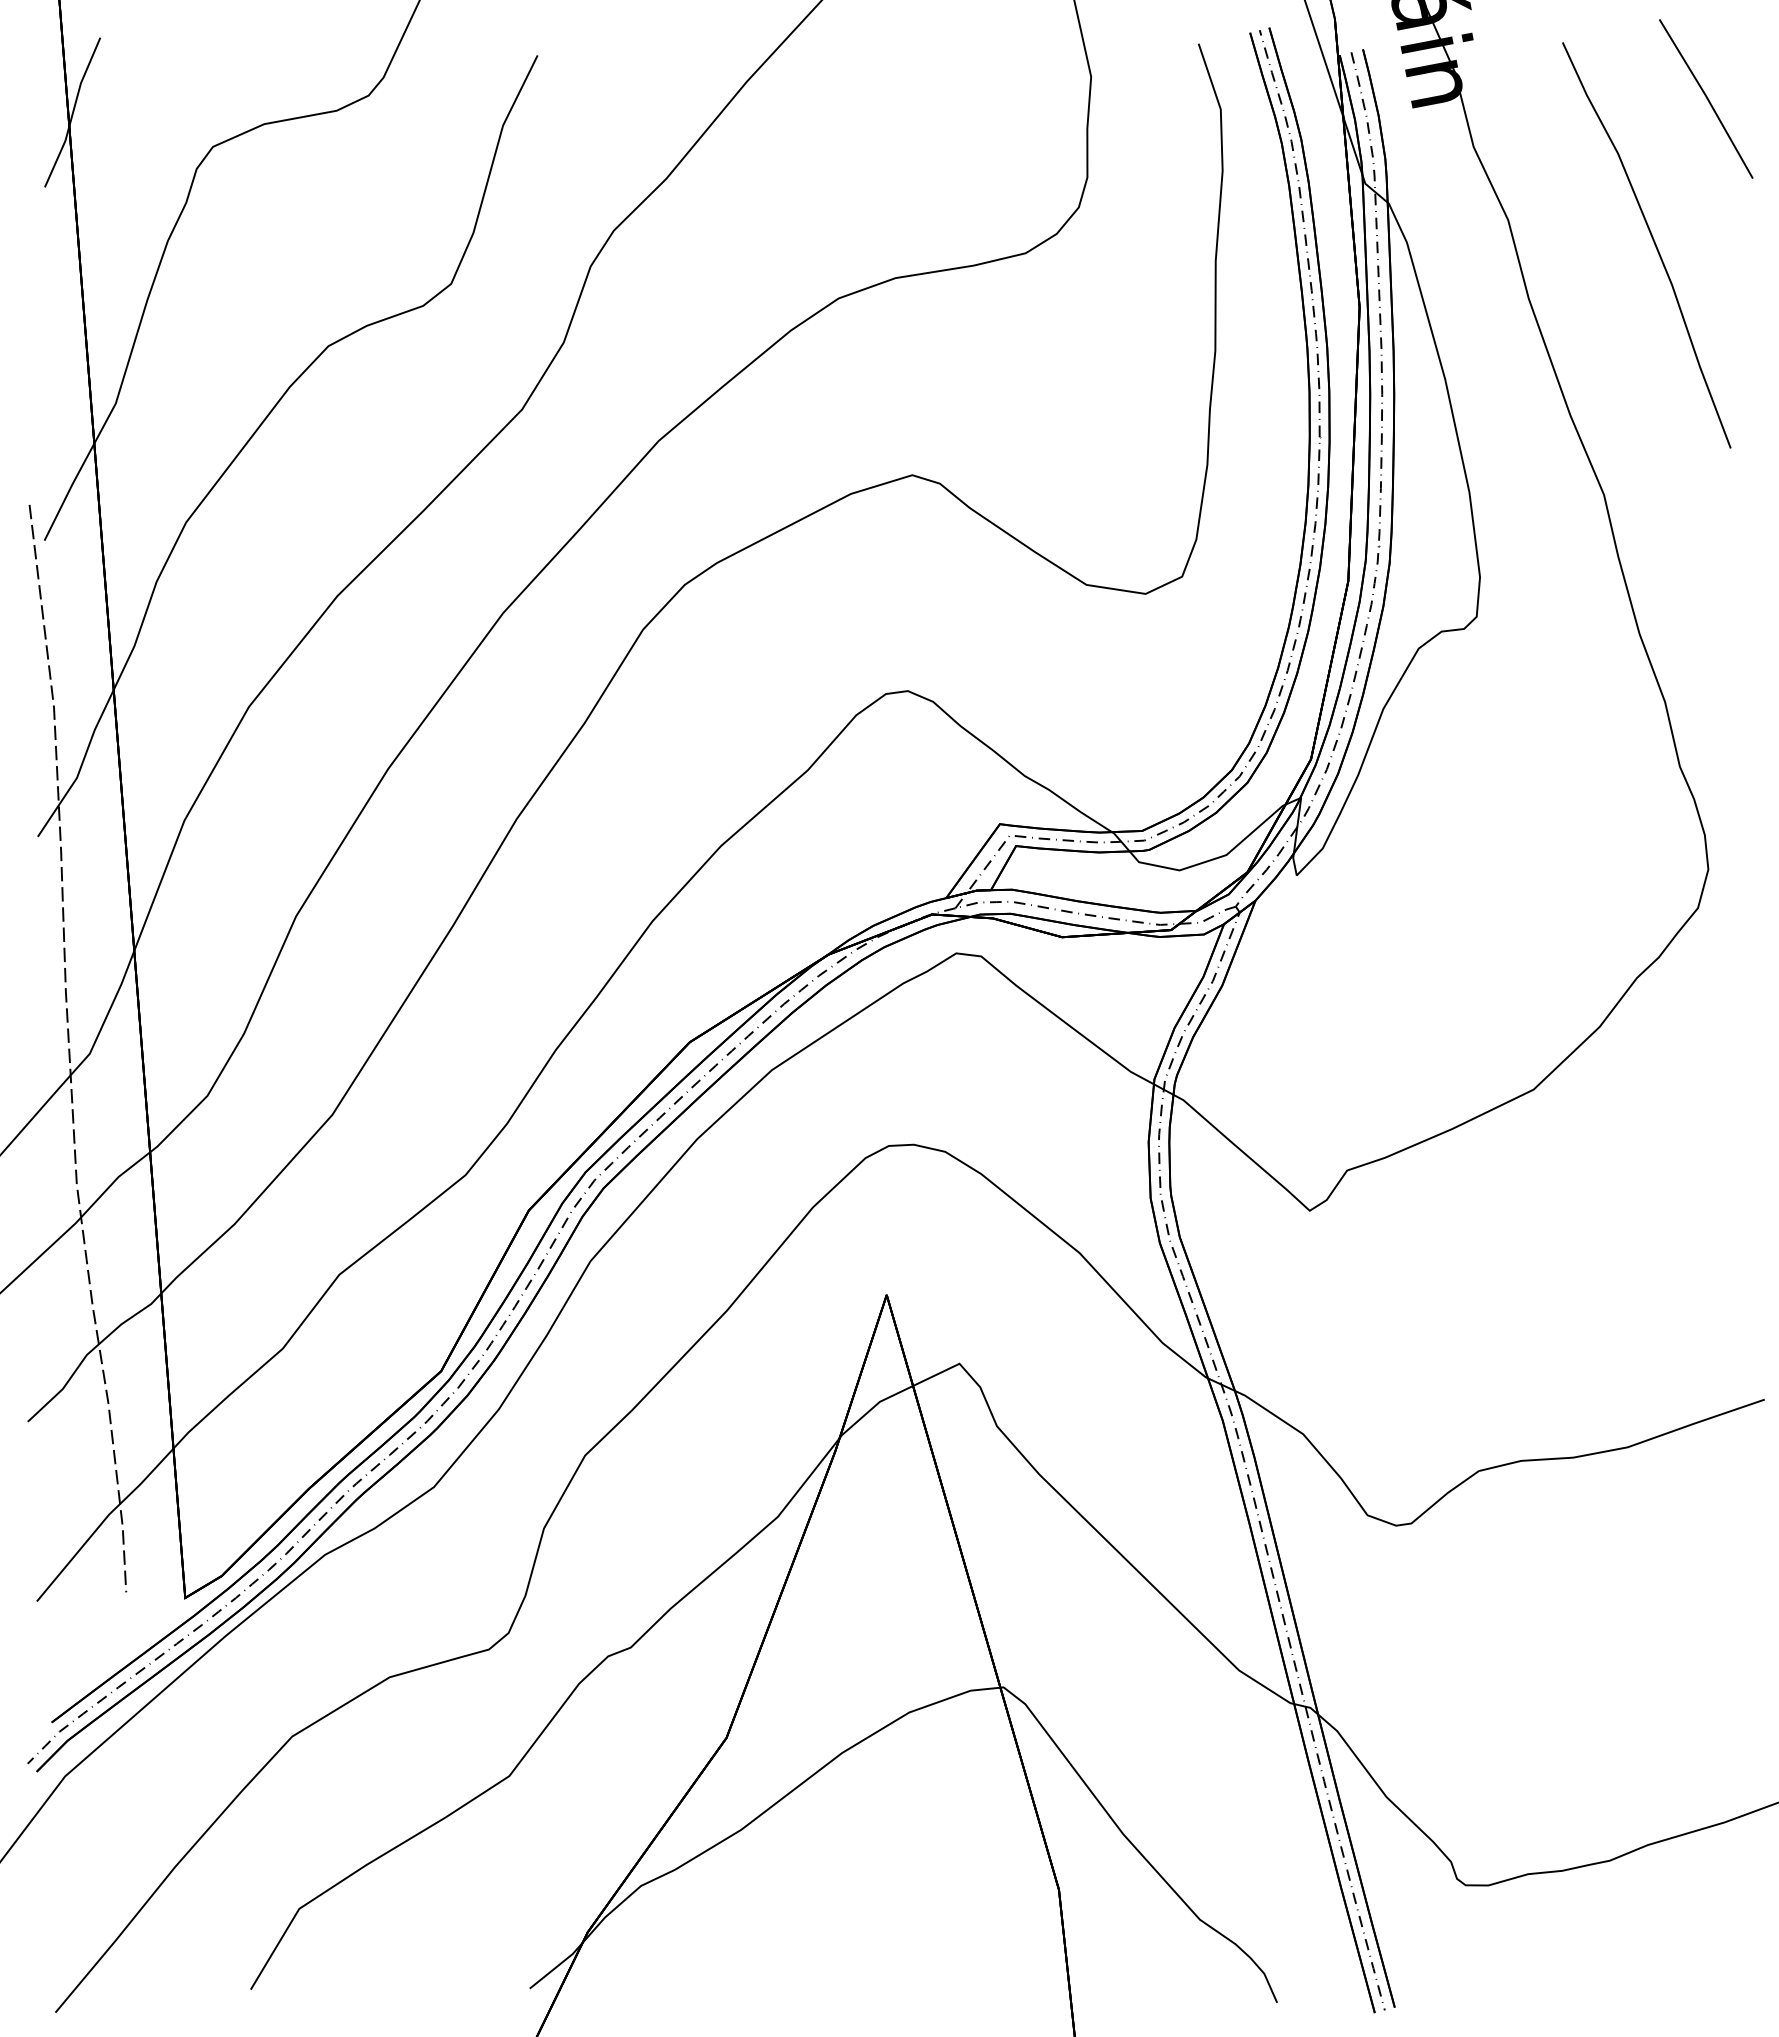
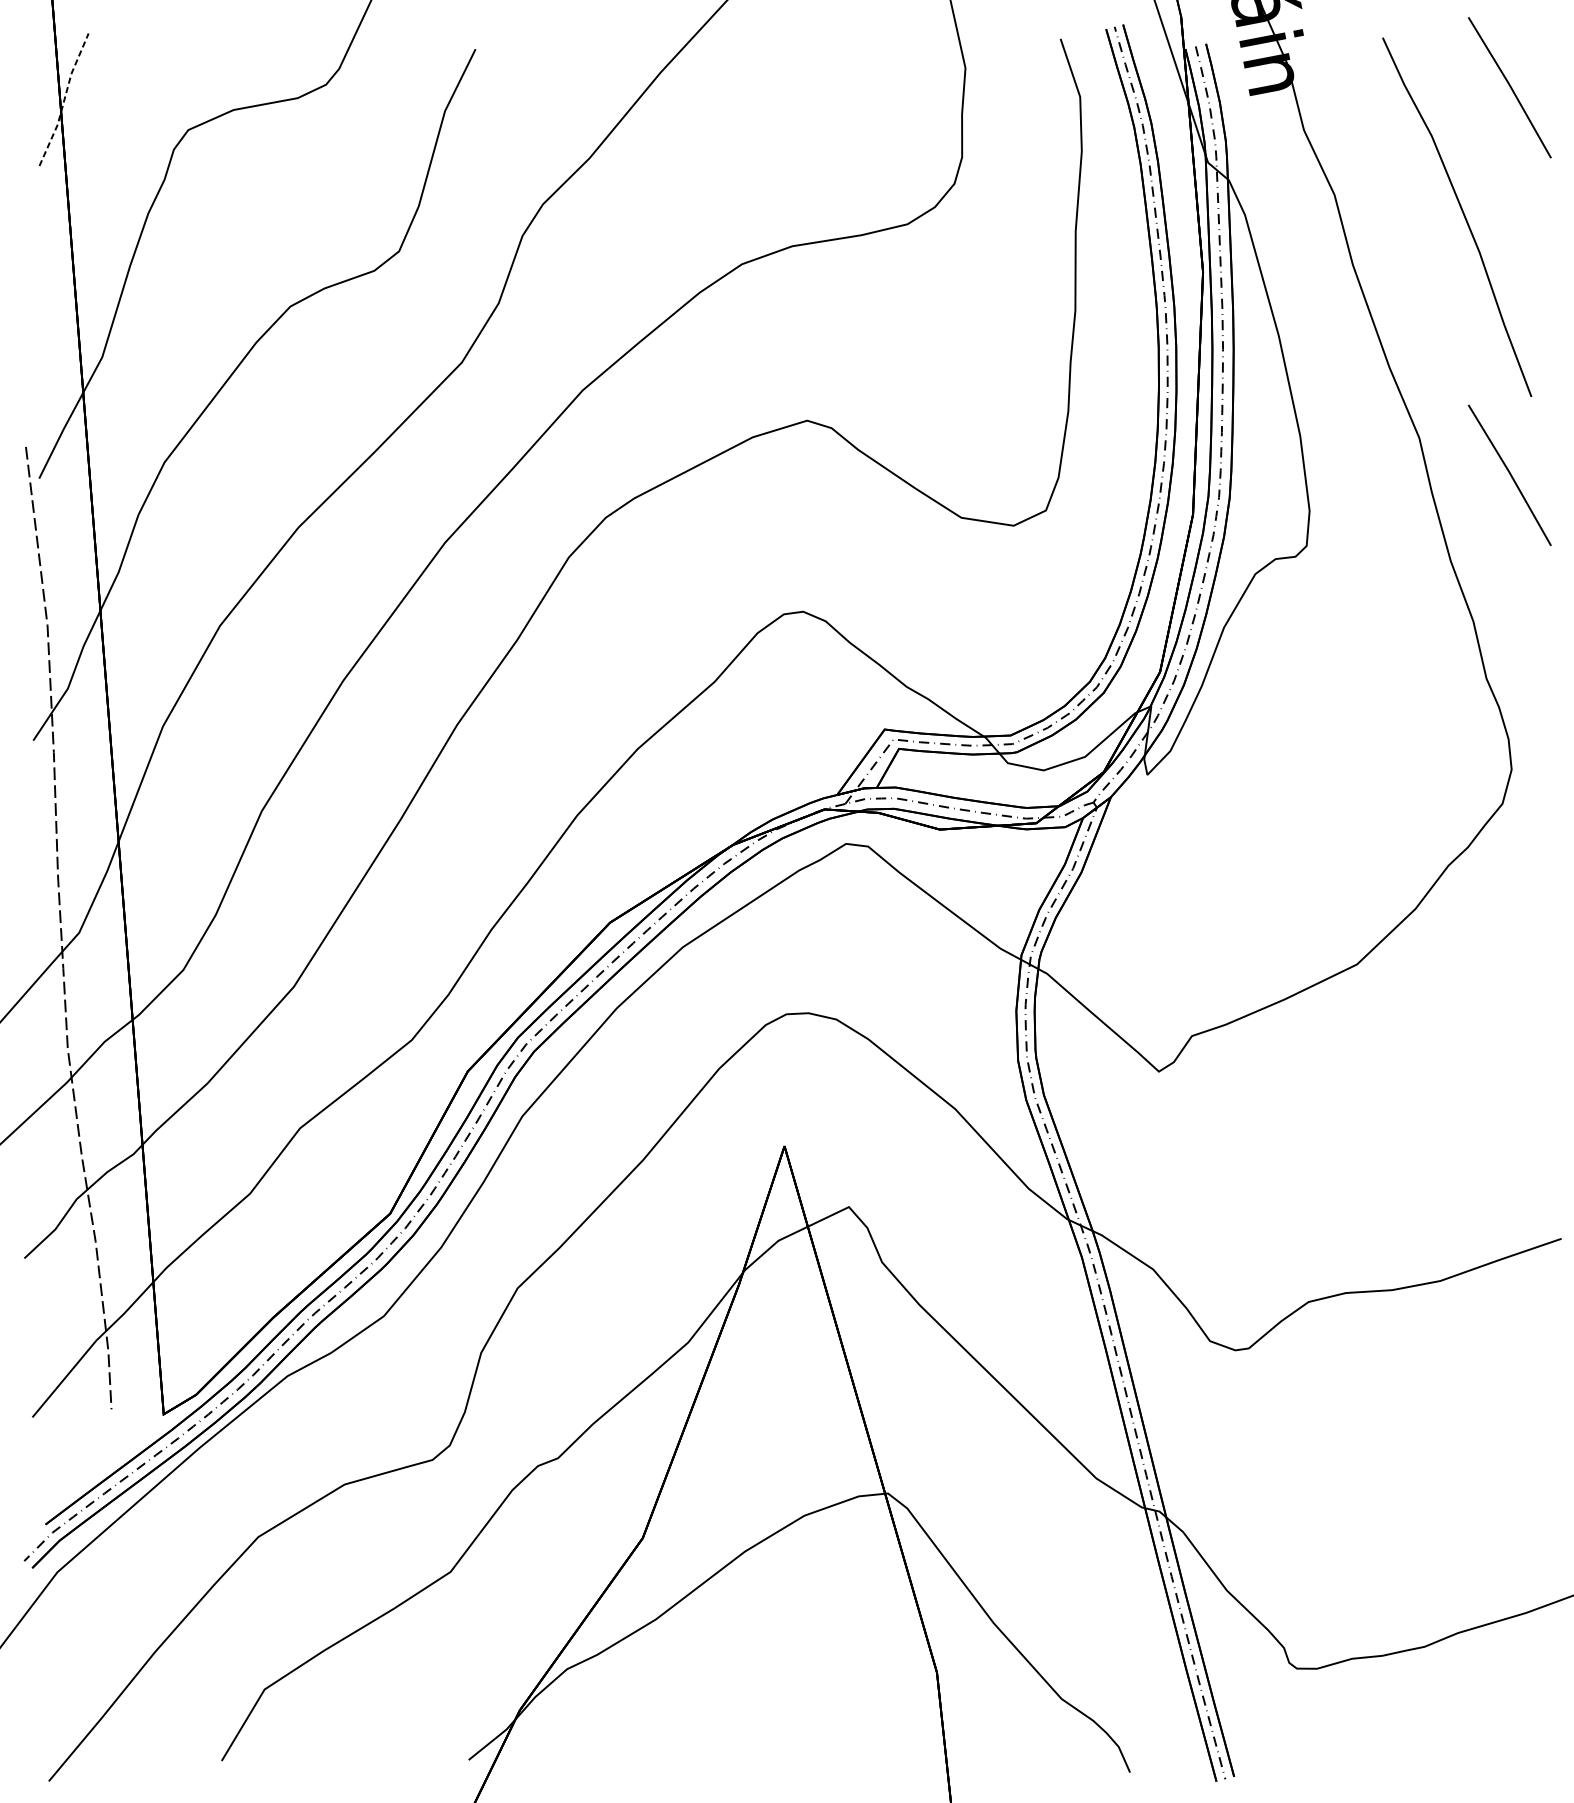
line: (73, 112) -> (64, 99), solid -> dashed
line: (1706, 536) -> (1510, 474), added

